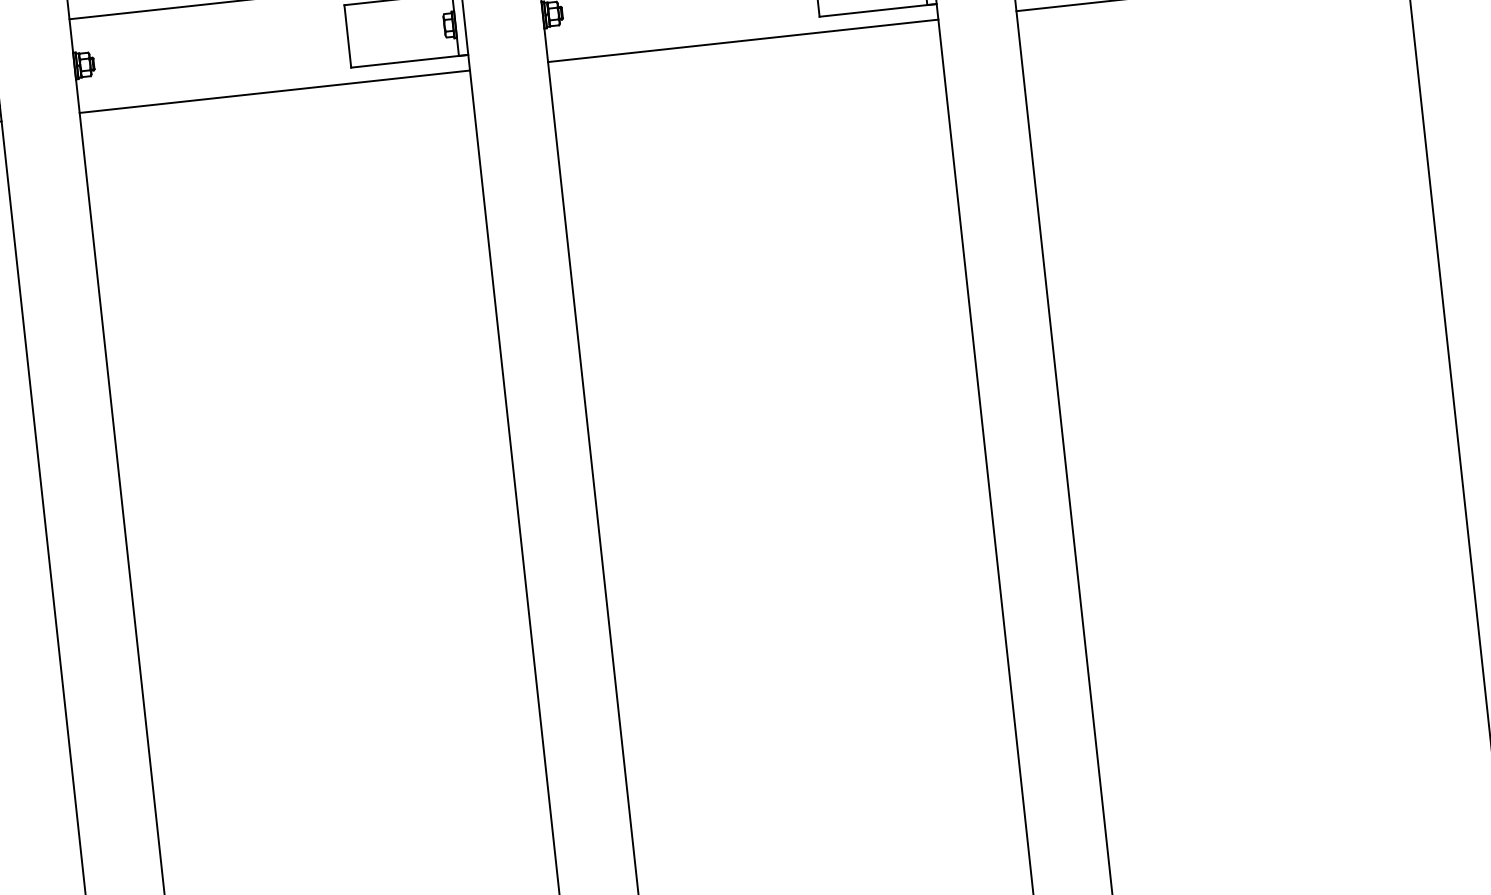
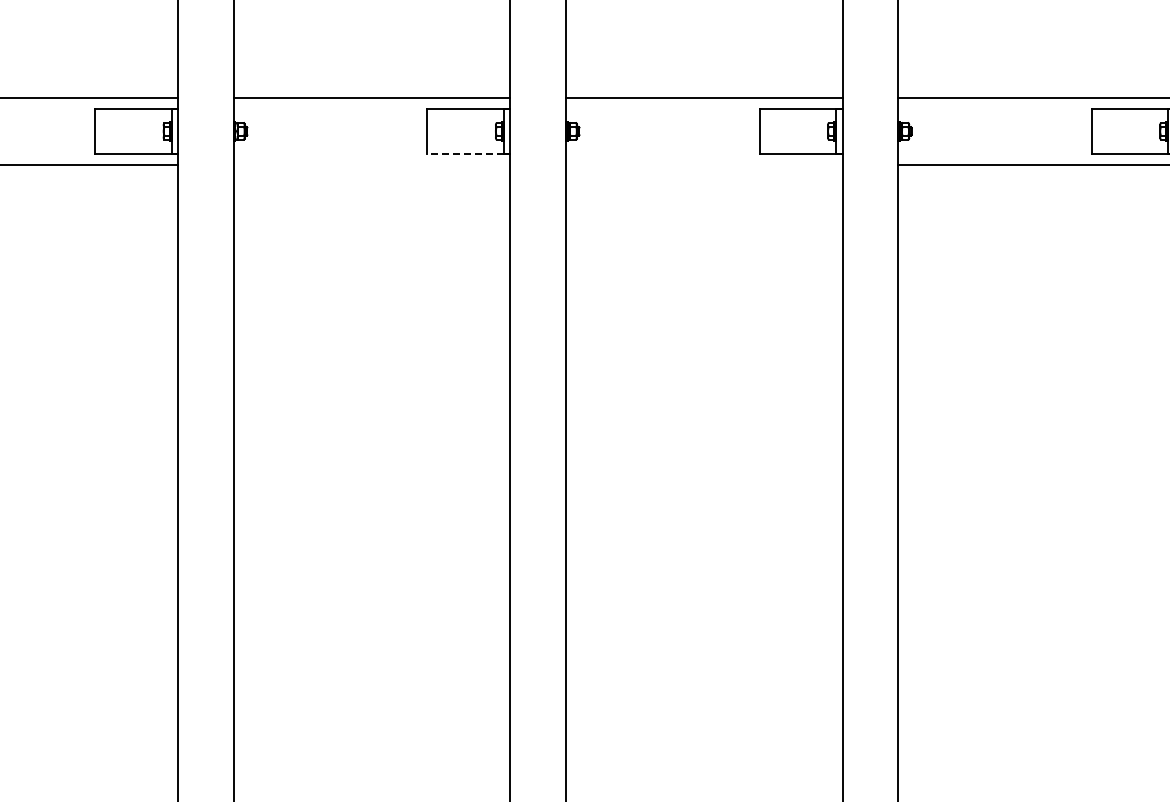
line: (742, 40) -> (703, 164), removed
line: (405, 61) -> (465, 153), solid -> dashed
line: (274, 91) -> (371, 164), removed

